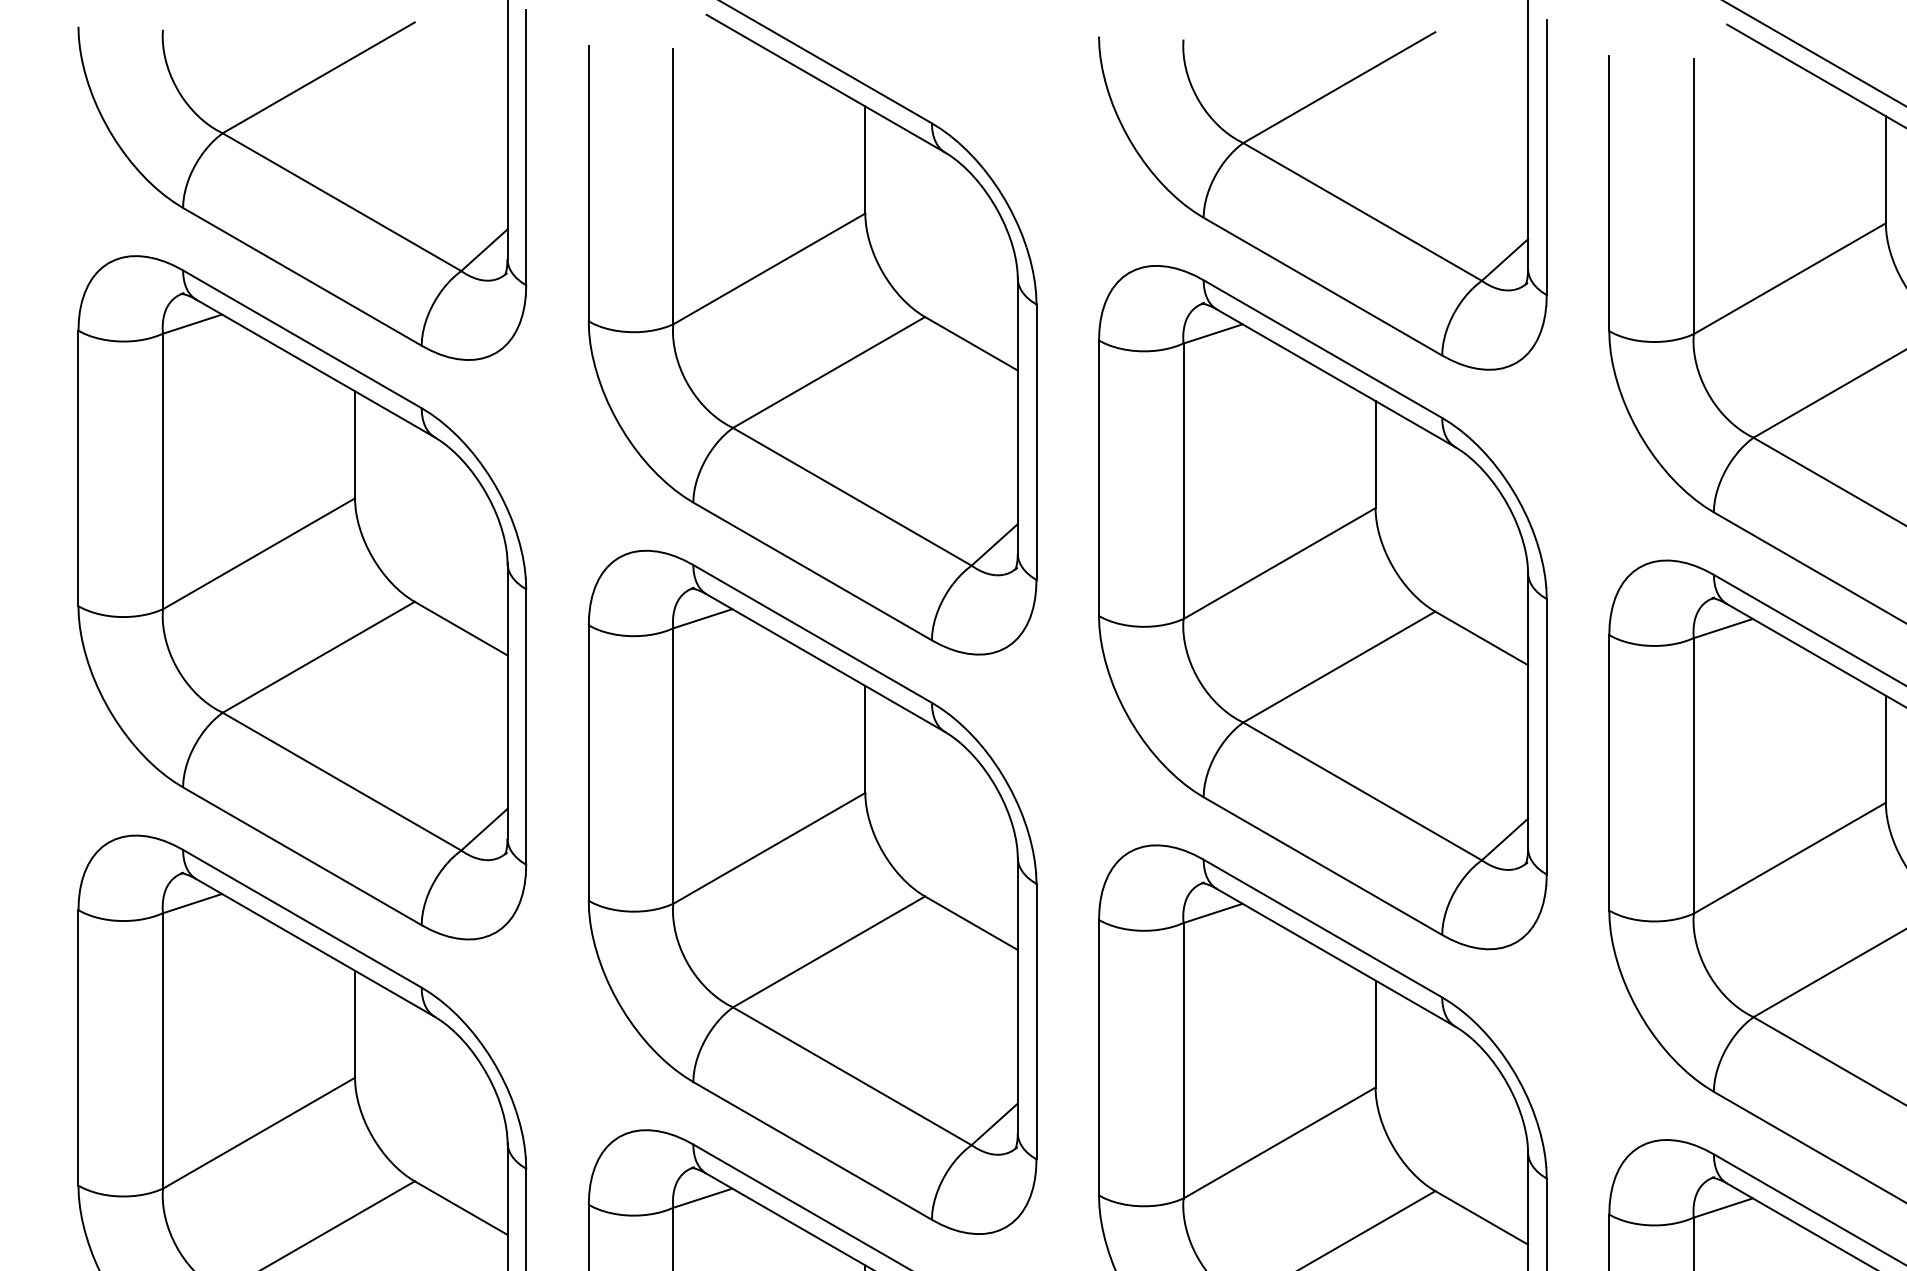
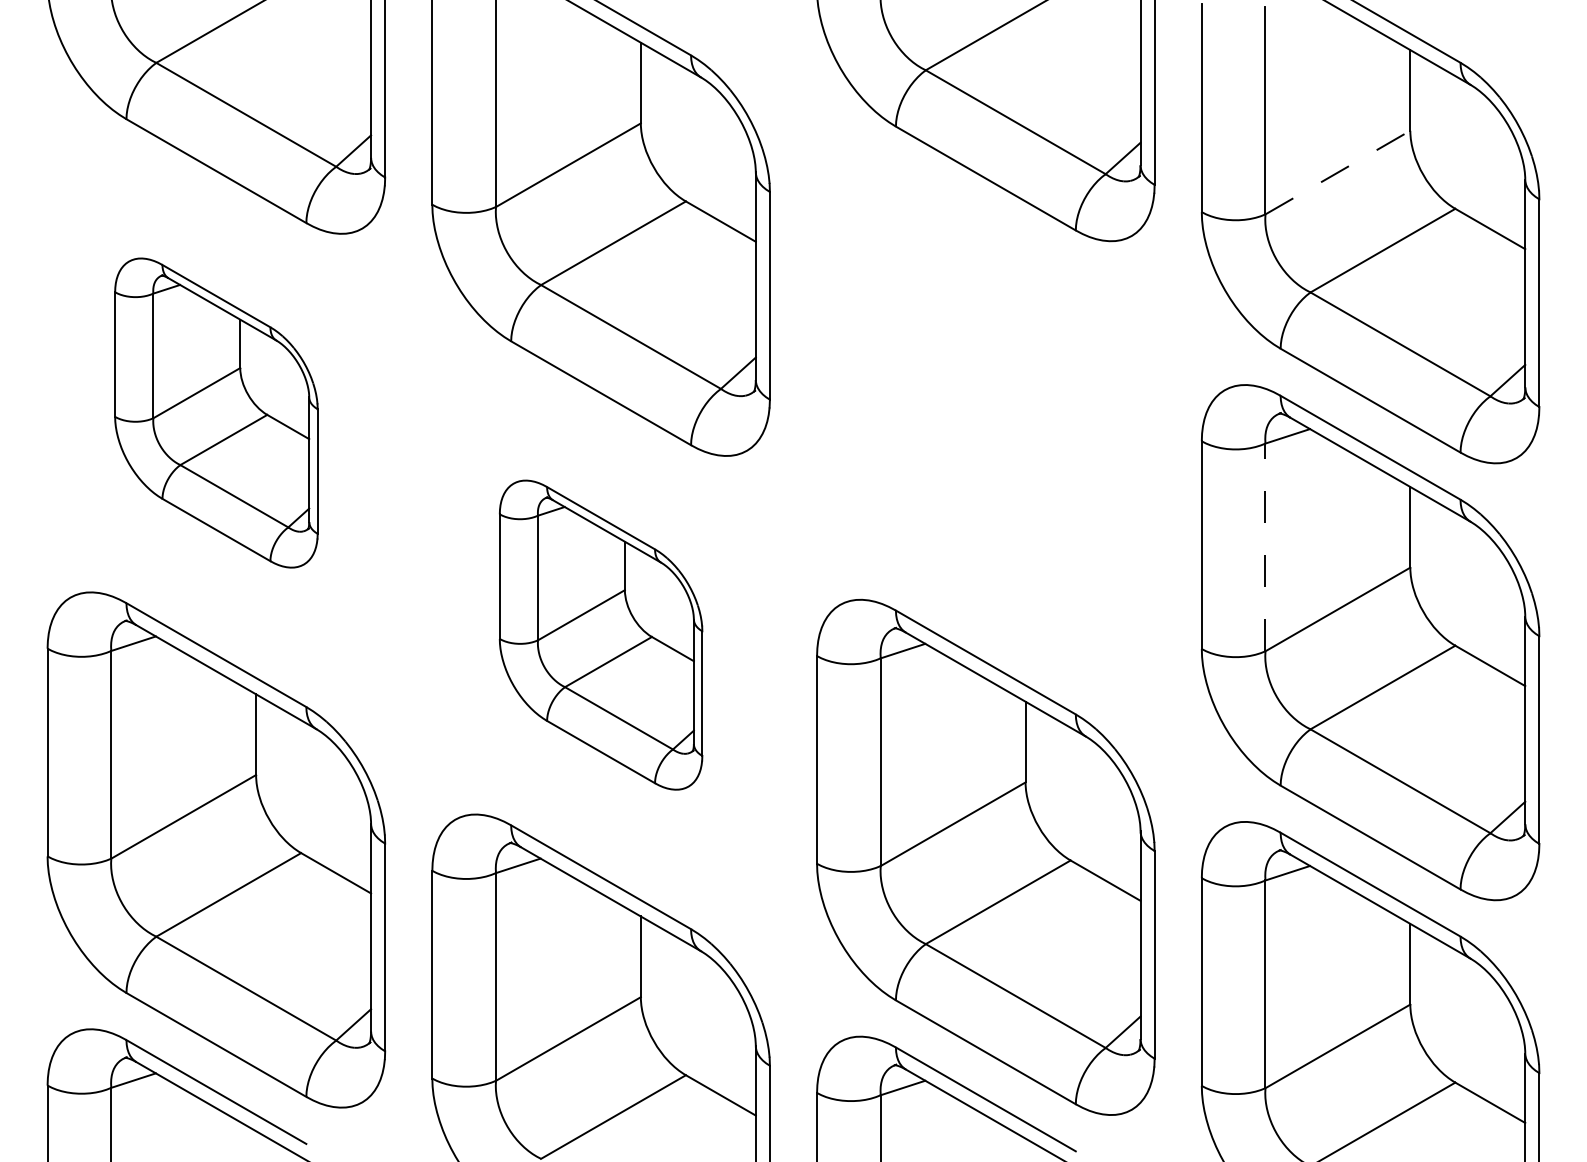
line: (1789, 278) -> (1337, 172), solid -> dashed
part: (302, 596) -> (216, 412), size x0.6
part: (1322, 607) -> (985, 420), removed
line: (1693, 776) -> (1265, 547), solid -> dashed
part: (811, 891) -> (600, 634), size x0.6

